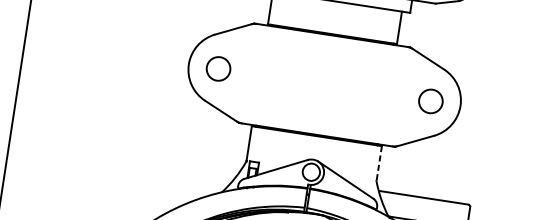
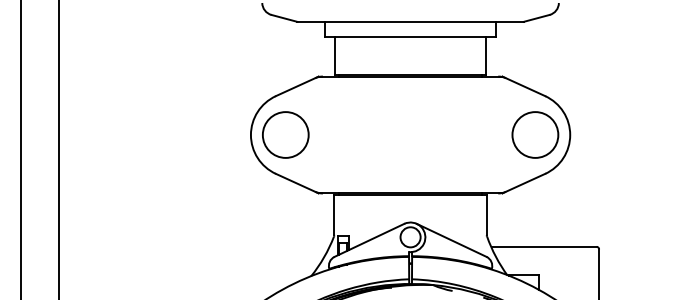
circle: (218, 68) -> (285, 134), size x1.67
circle: (431, 101) -> (535, 134), size x1.67
line: (379, 162) -> (487, 214), dashed -> solid

